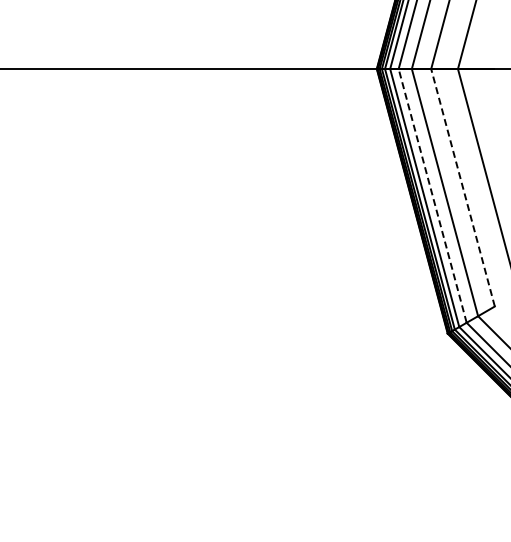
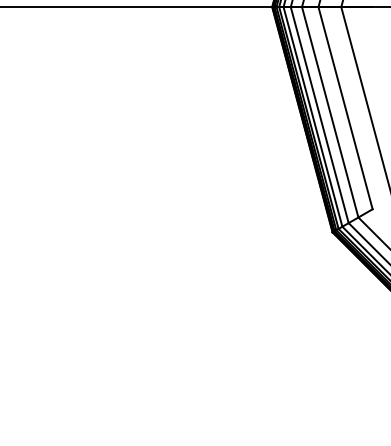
line: (463, 187) -> (345, 107), dashed -> solid
line: (432, 195) -> (319, 114), dashed -> solid

